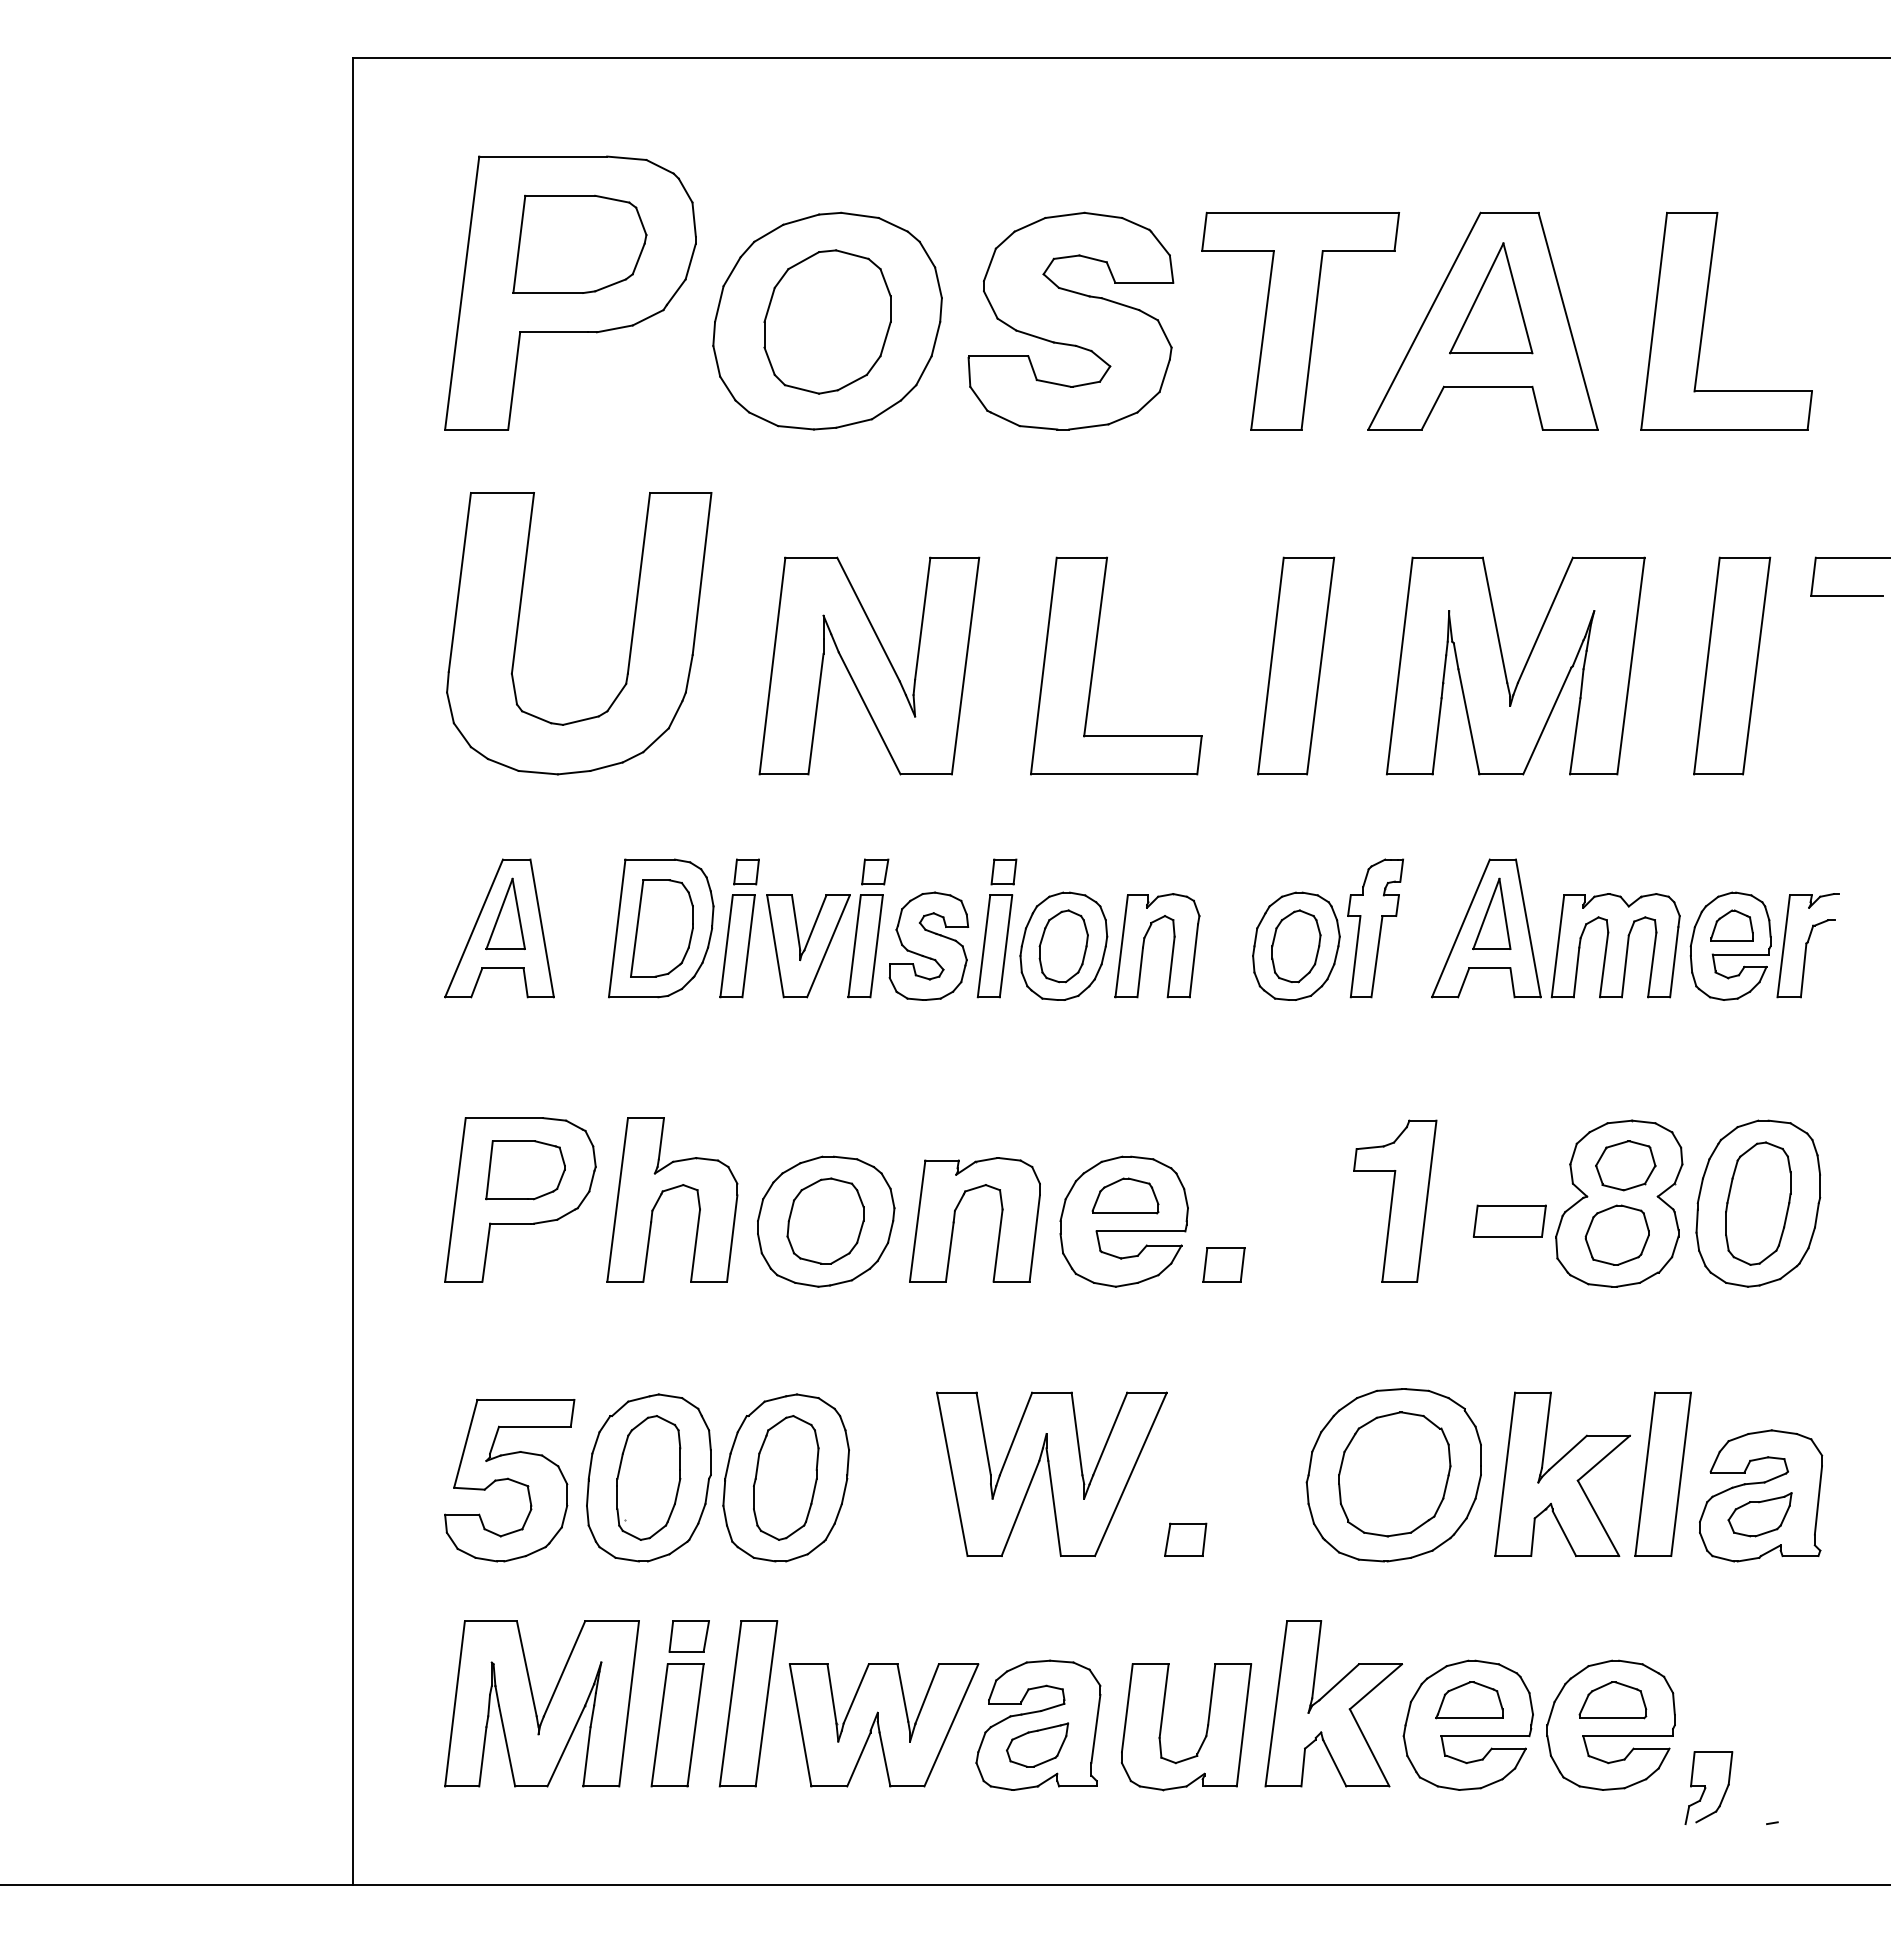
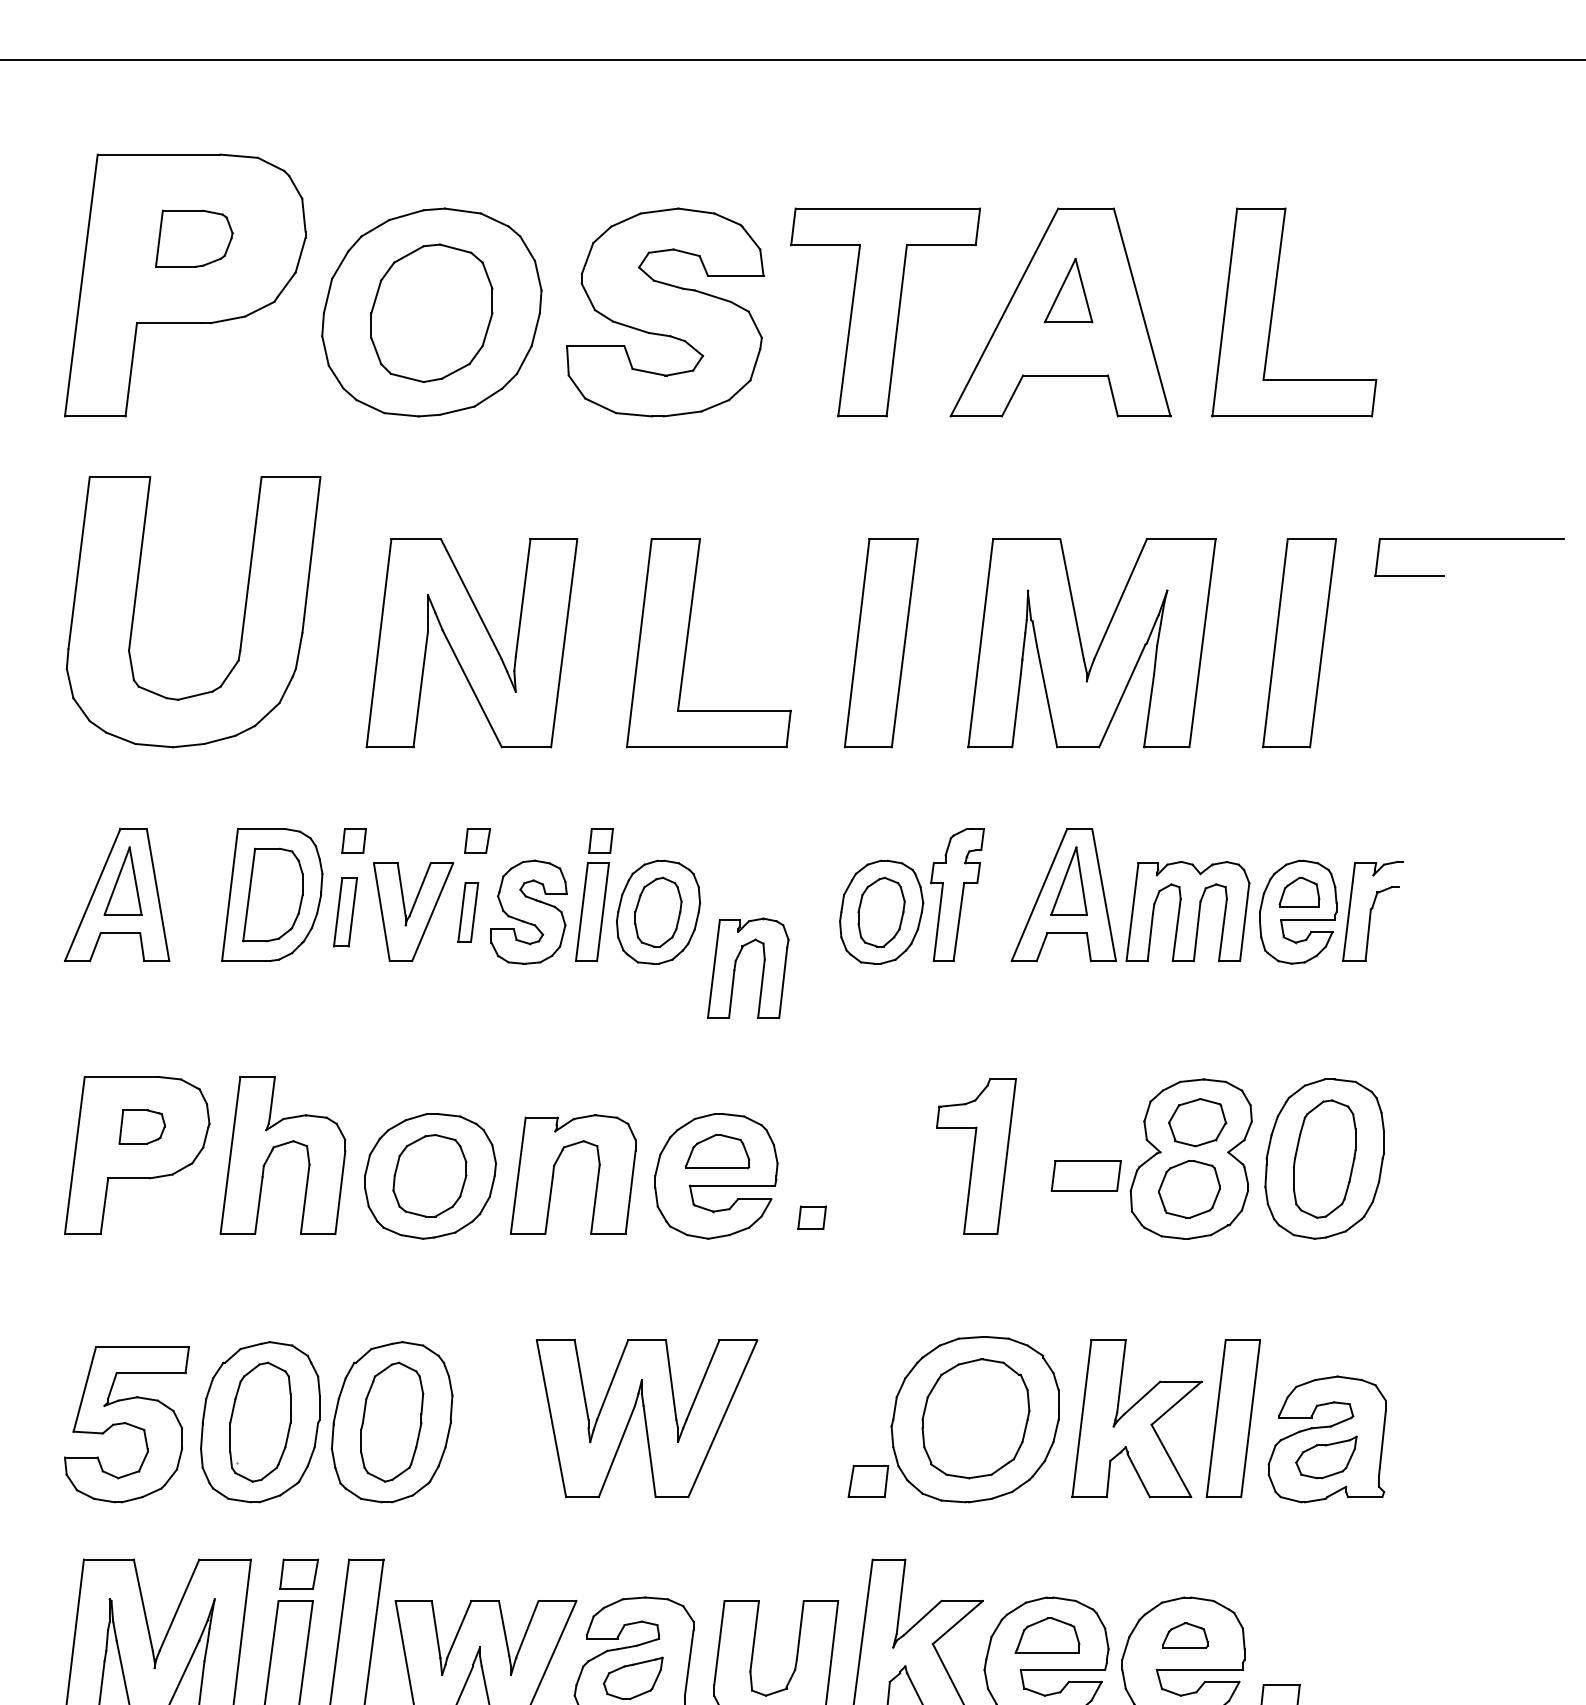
part: (579, 243) -> (193, 237), size x0.6
part: (1491, 298) -> (1068, 290), size x0.6
part: (1144, 945) -> (735, 968), moved
part: (737, 946) -> (345, 912), size x0.7
part: (865, 946) -> (468, 912), size x0.6
part: (525, 1170) -> (142, 1127), size x0.6
part: (1223, 1264) -> (811, 1217), size x0.7
part: (1185, 1539) -> (868, 1481), moved
part: (1612, 1700) -> (1184, 1635), size x0.7

